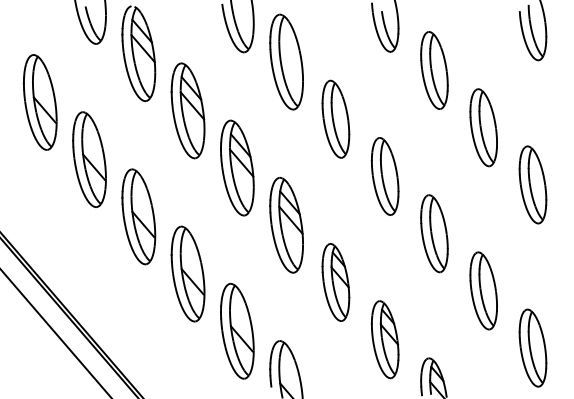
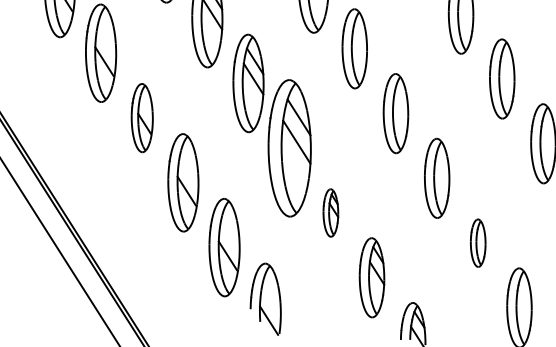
part: (138, 216) -> (141, 117), size x0.7
part: (286, 224) -> (289, 147), size x1.4
part: (335, 282) -> (330, 212), size x0.6
part: (483, 290) -> (478, 242), size x0.6

